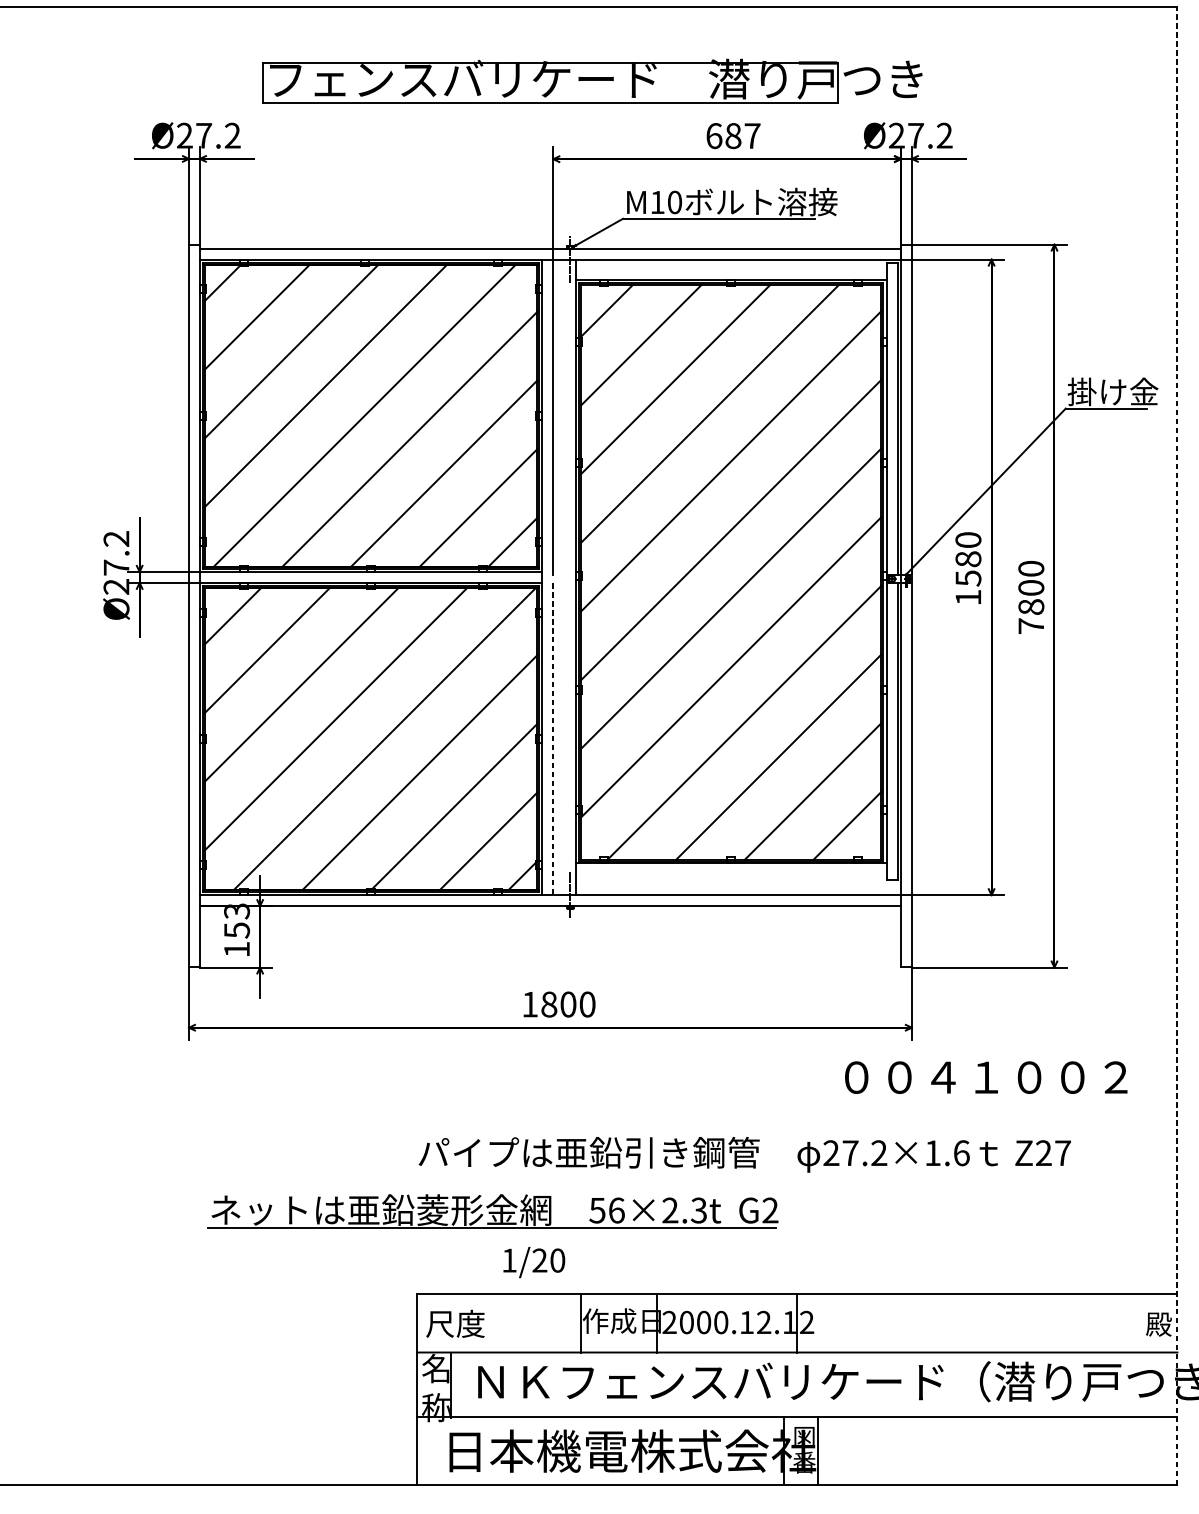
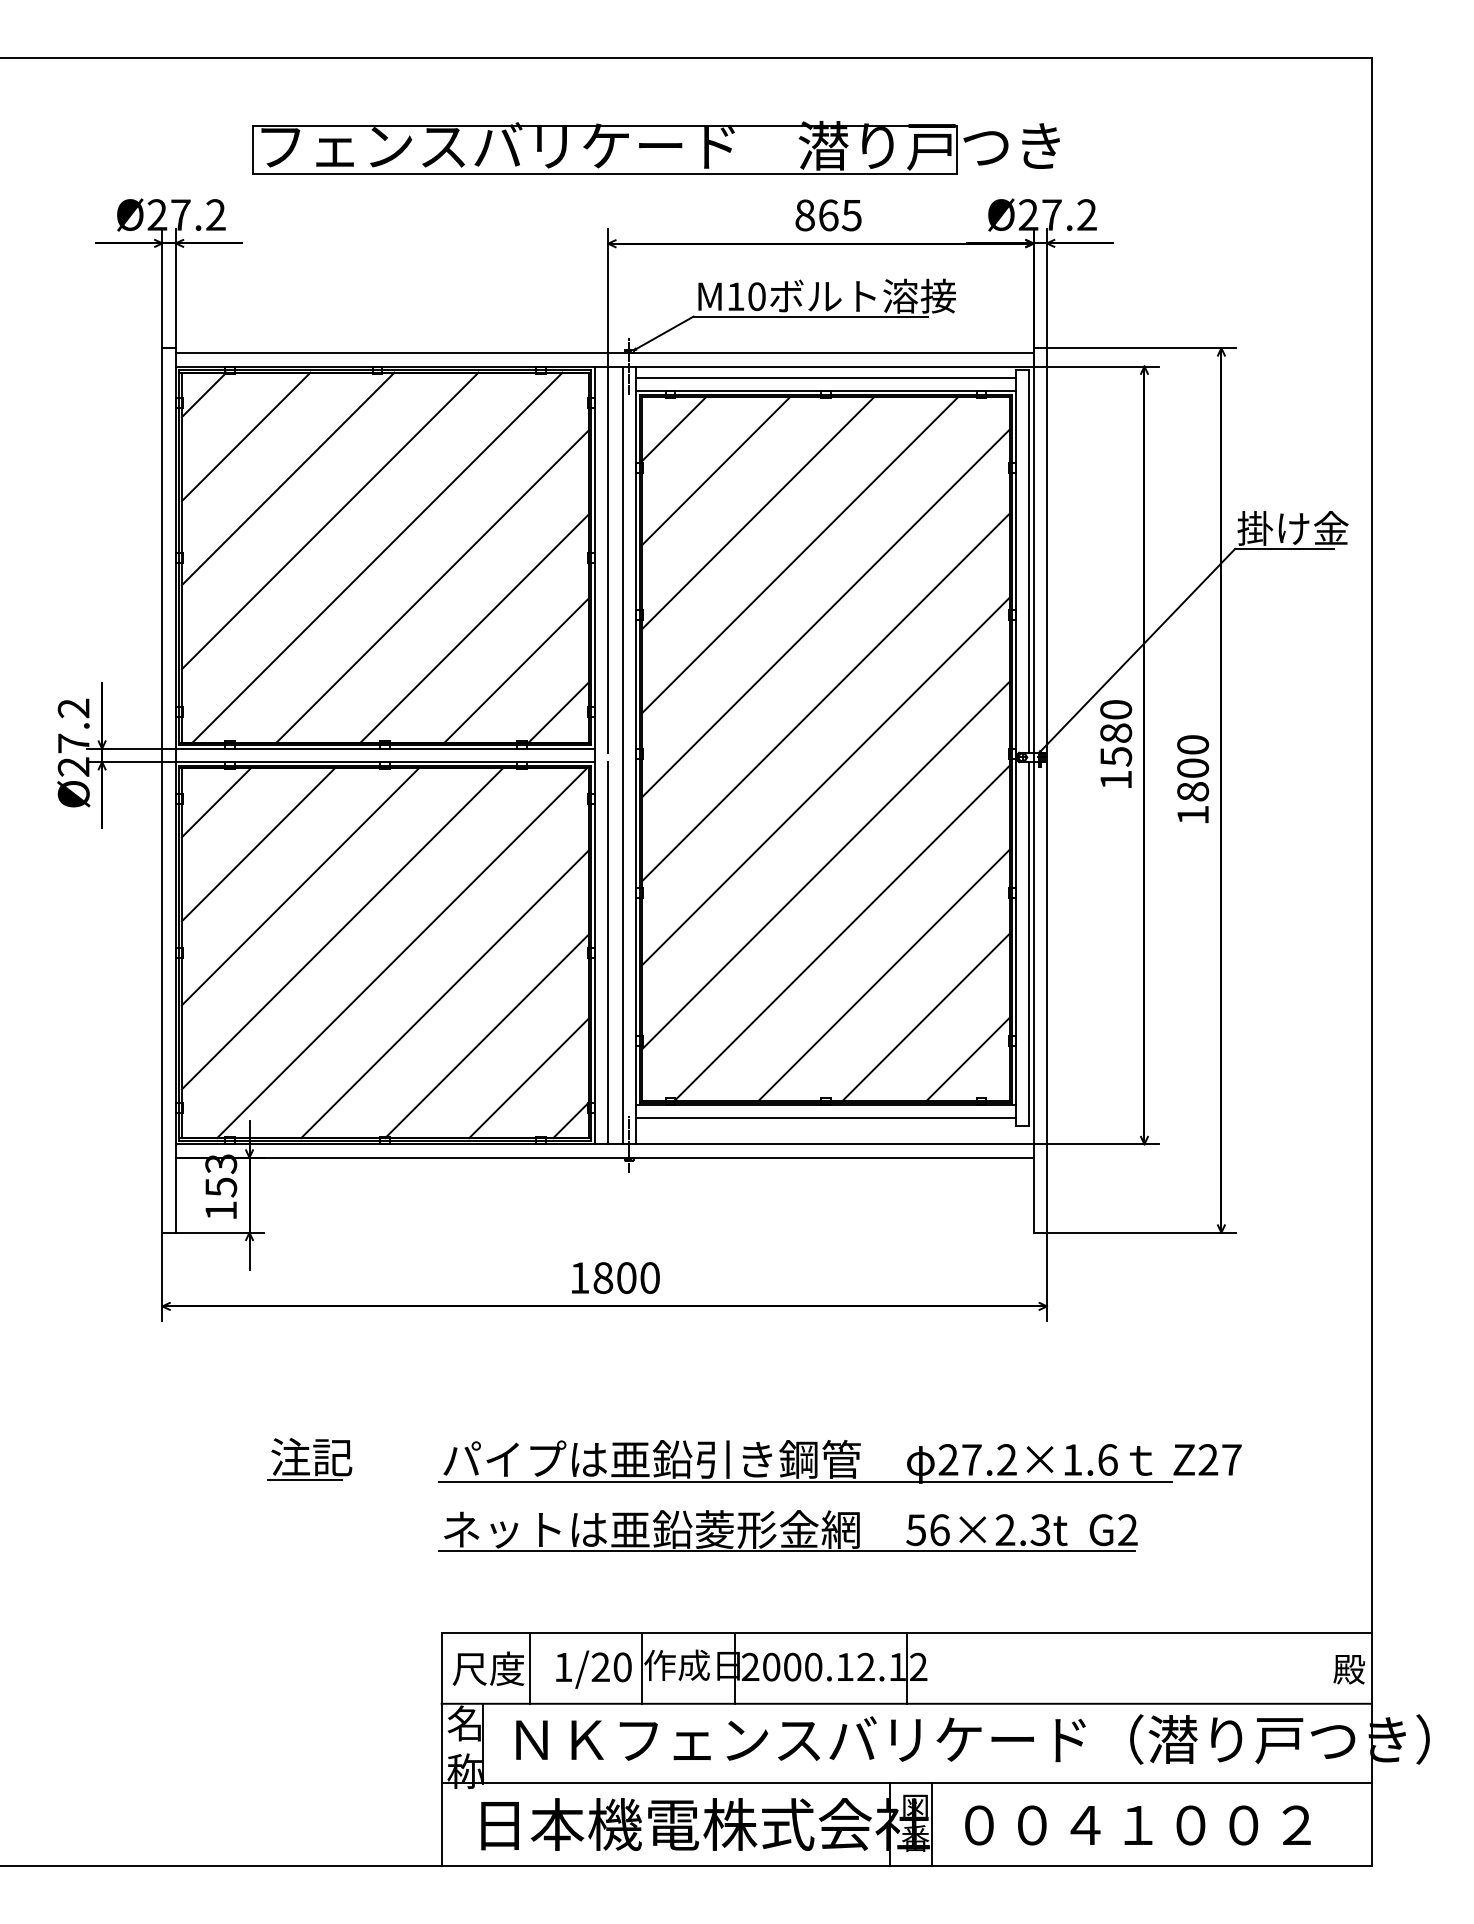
text: (733, 136) -> (828, 215), 687 -> 865
line: (730, 268) -> (825, 377), added
line: (564, 577) -> (622, 755), added
text: (1030, 625) -> (1192, 814), 7800 -> 1800
line: (553, 739) -> (608, 953), dashed -> solid
line: (1177, 745) -> (1371, 961), dashed -> solid
line: (730, 874) -> (825, 1118), added
text: (985, 1077) -> (1137, 1825), moved
part: (309, 1152) -> (309, 1459), added
line: (714, 1170) -> (805, 1481), added
part: (492, 1210) -> (787, 1530), moved
text: (533, 1262) -> (593, 1669), moved
line: (488, 1322) -> (529, 1667), added

